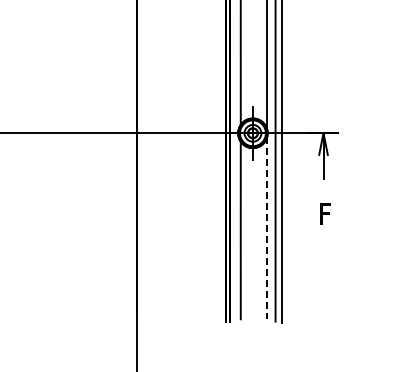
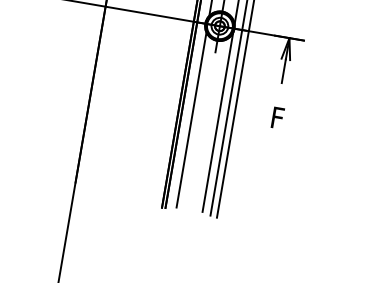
line: (267, 228) -> (218, 122), dashed -> solid

